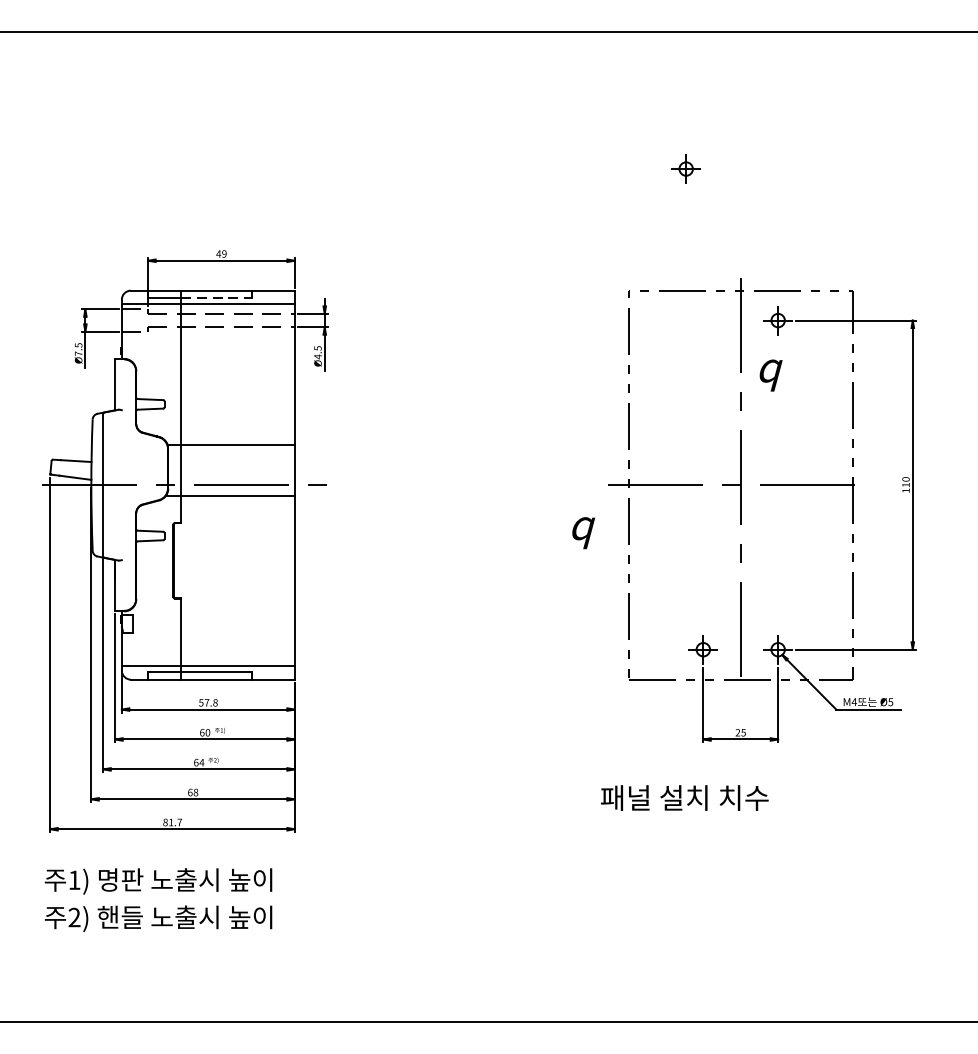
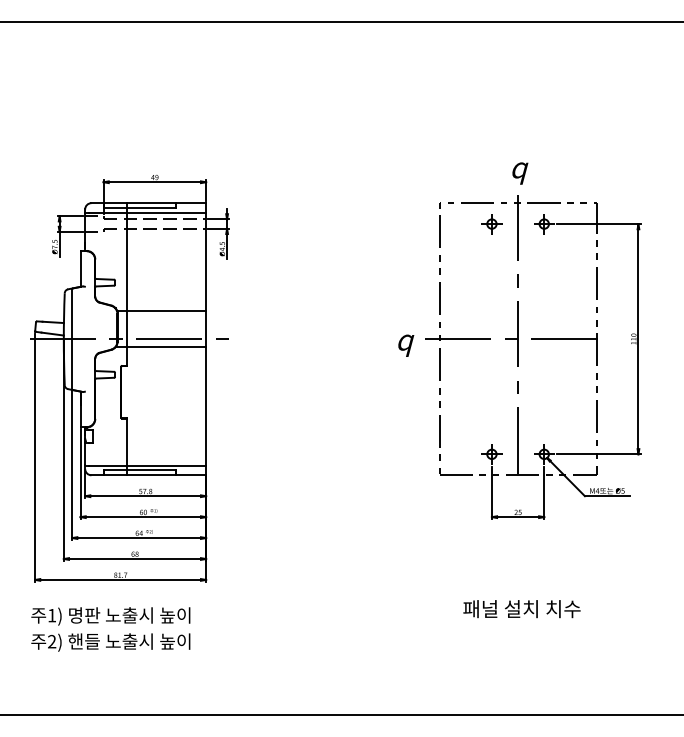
part: (685, 169) -> (491, 224), moved
line: (216, 298) -> (151, 208), dashed -> solid
text: (771, 375) -> (520, 173), moved
text: (584, 532) -> (406, 345), moved
text: (684, 798) -> (521, 609), moved

